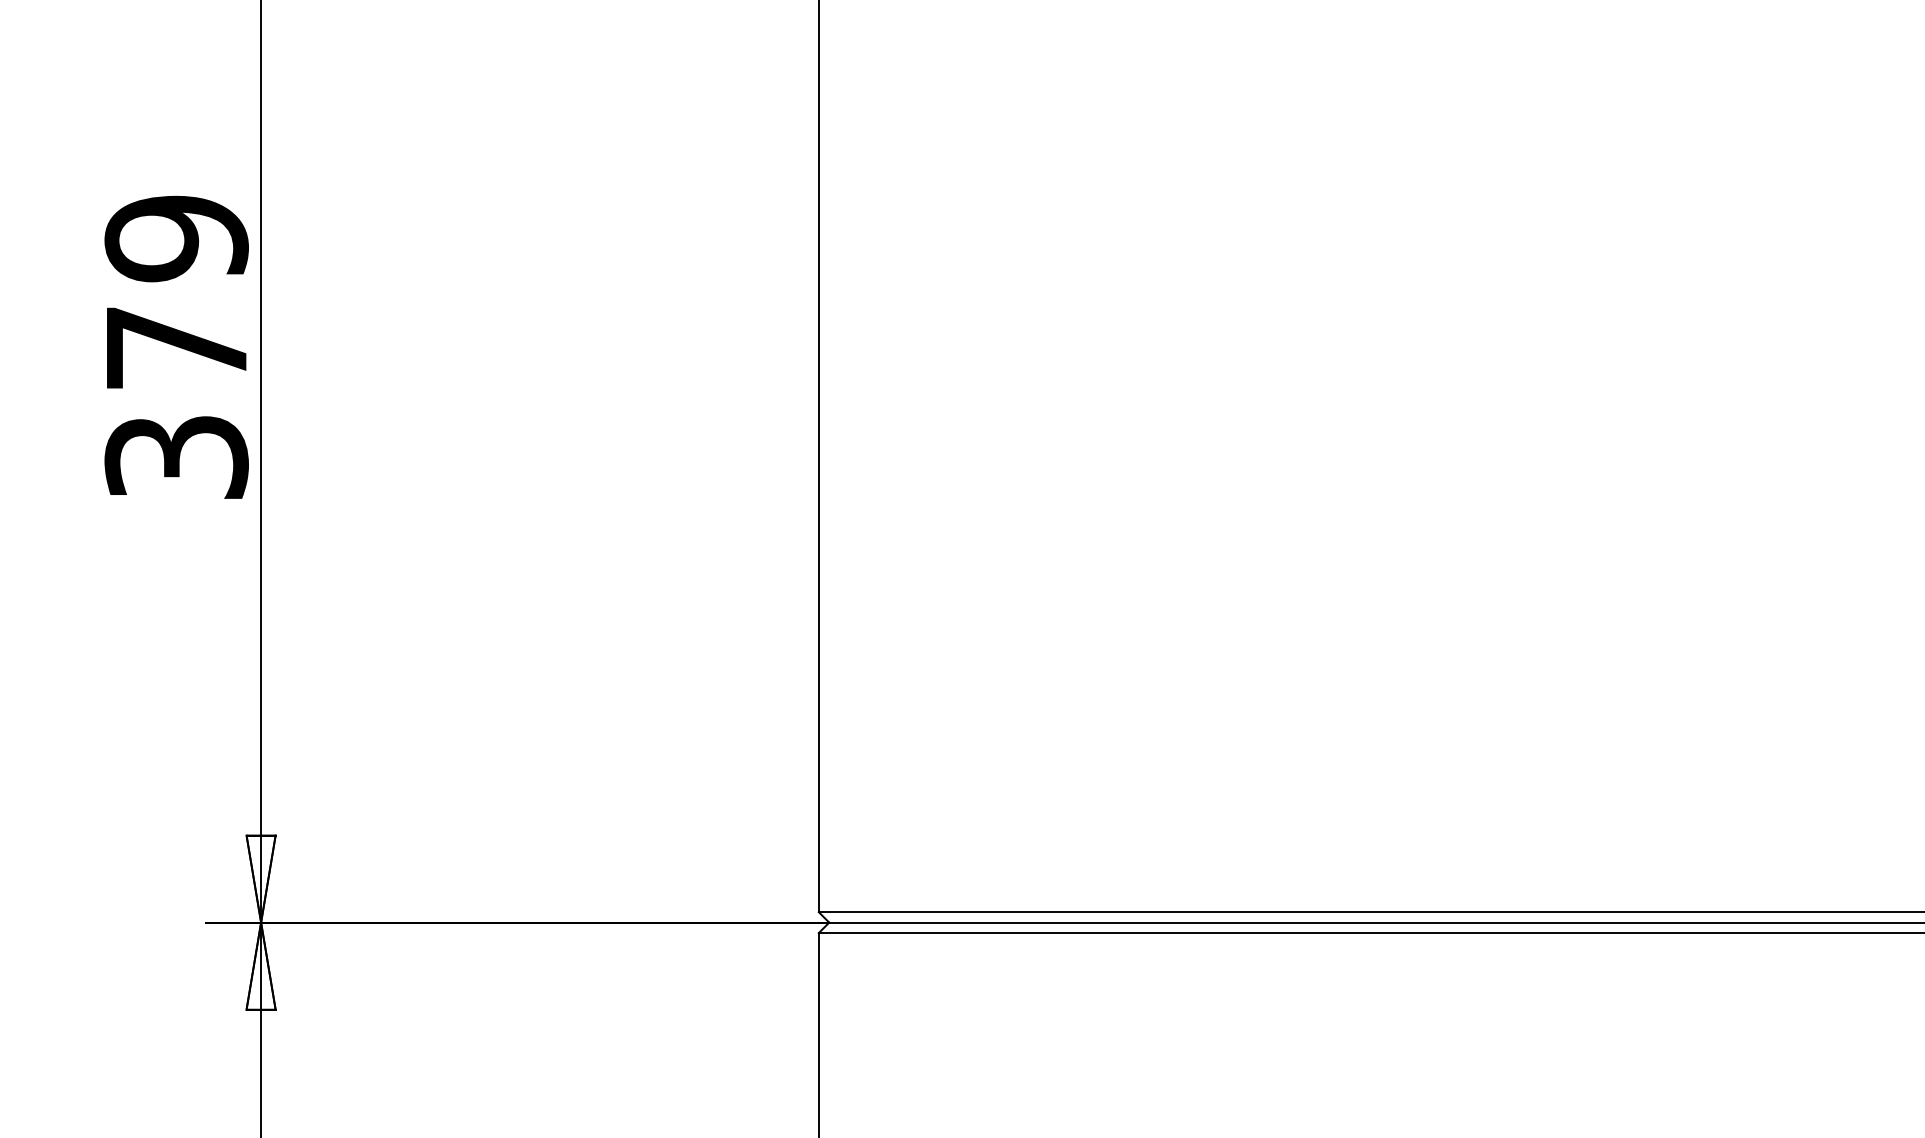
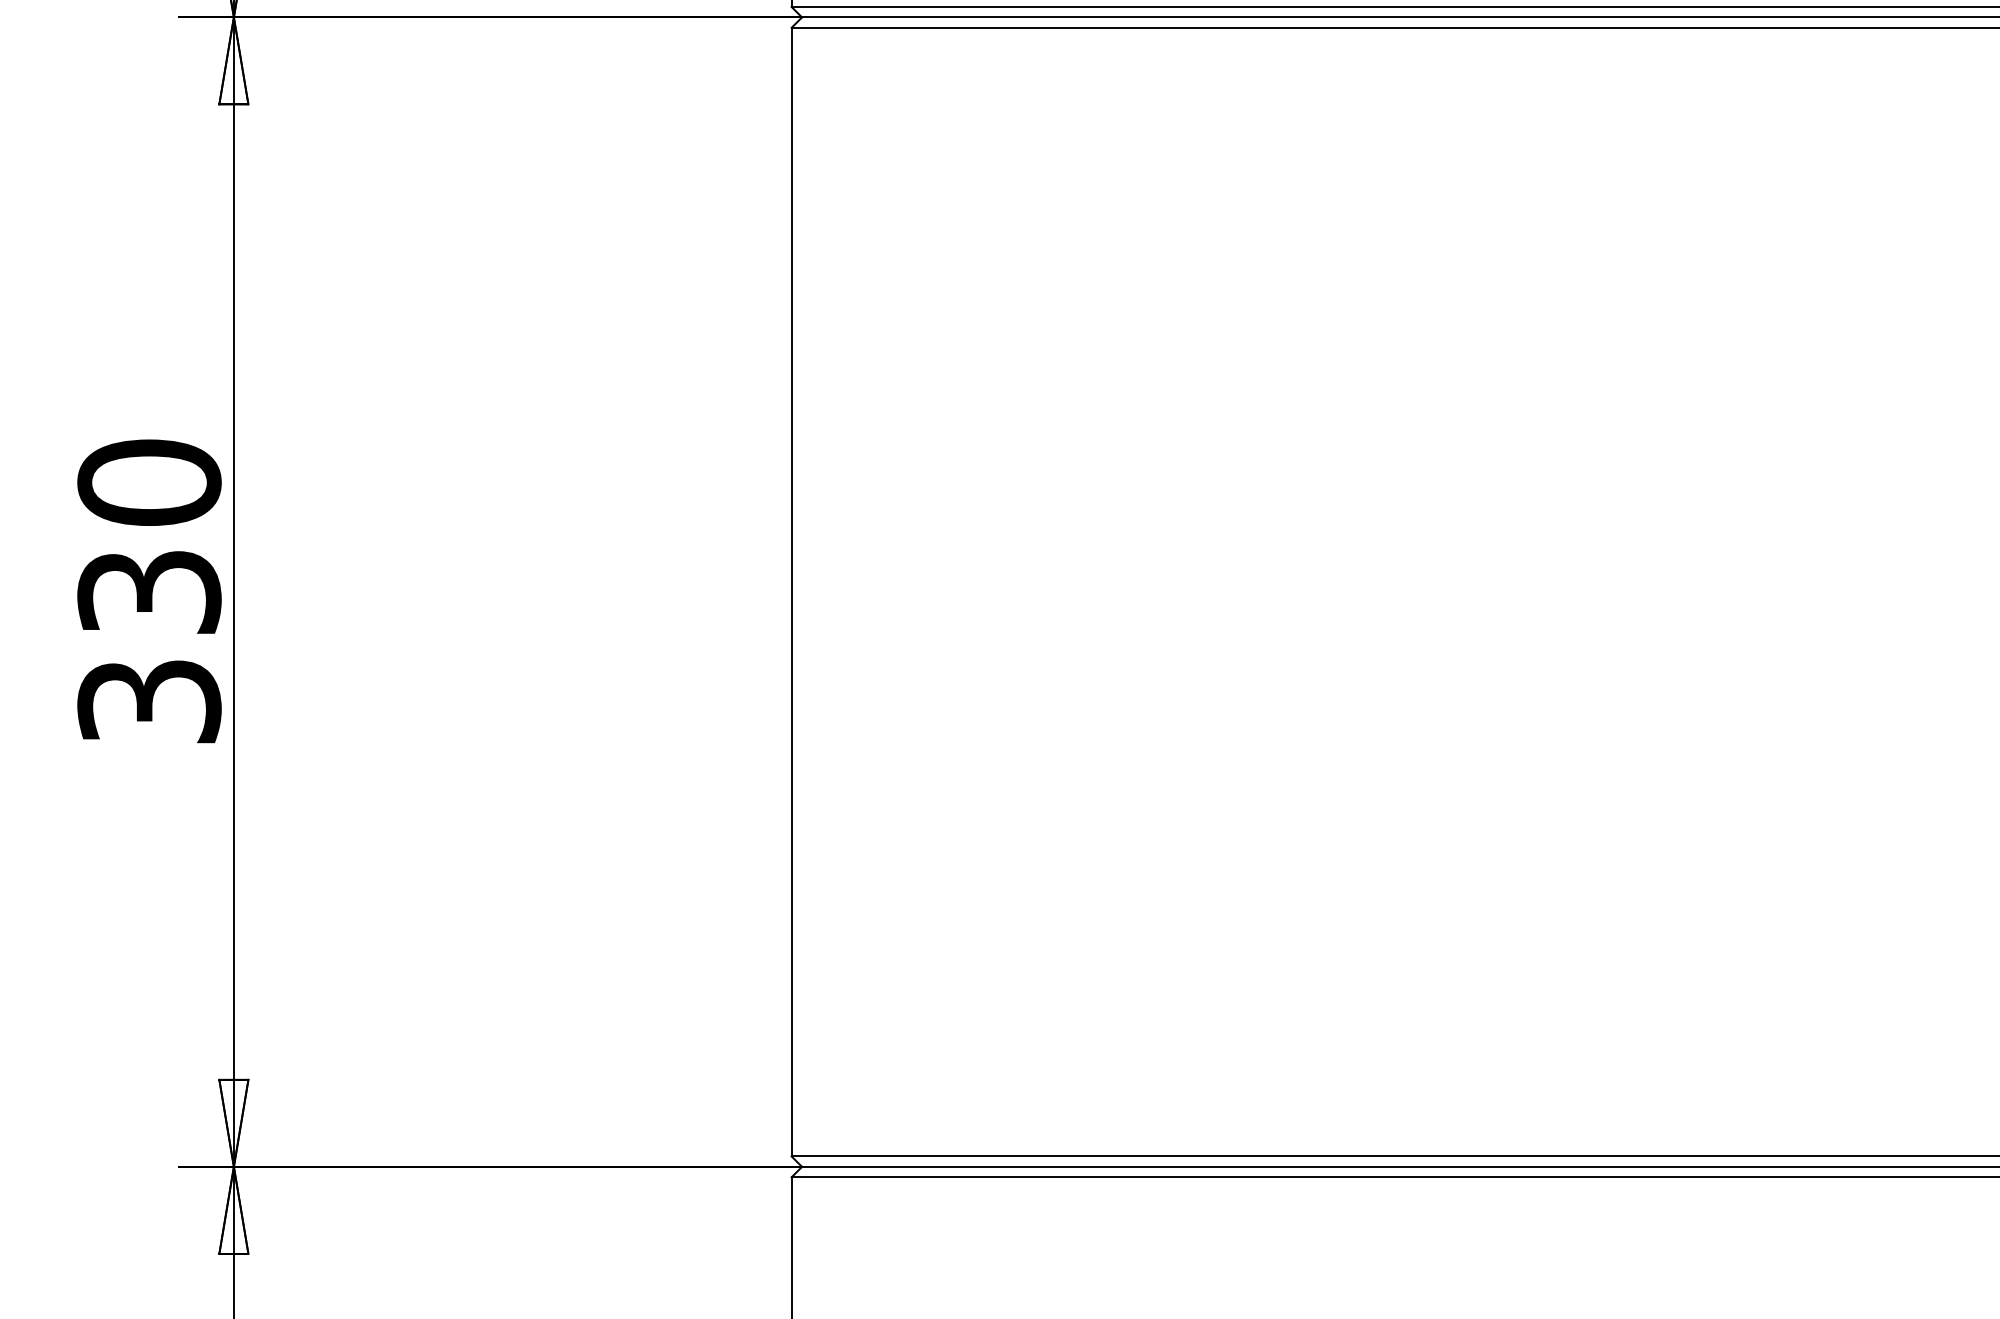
text: (176, 292) -> (149, 536), 379 -> 330

